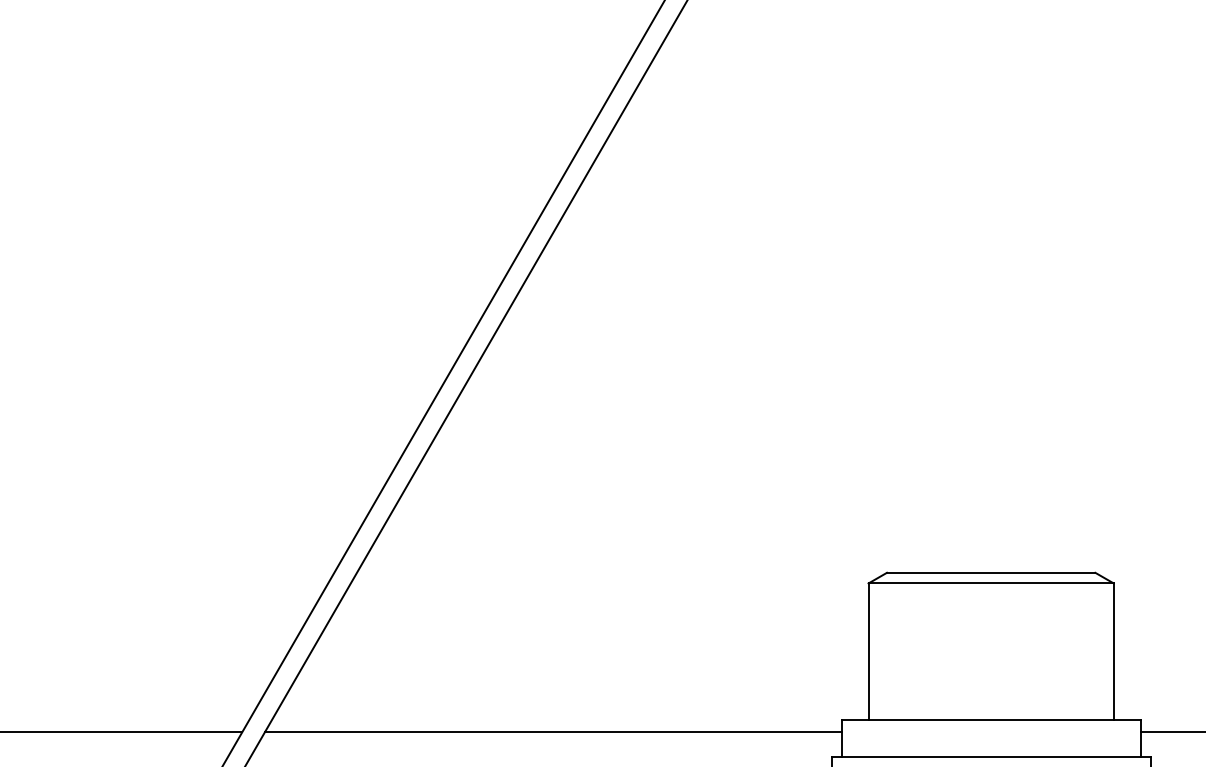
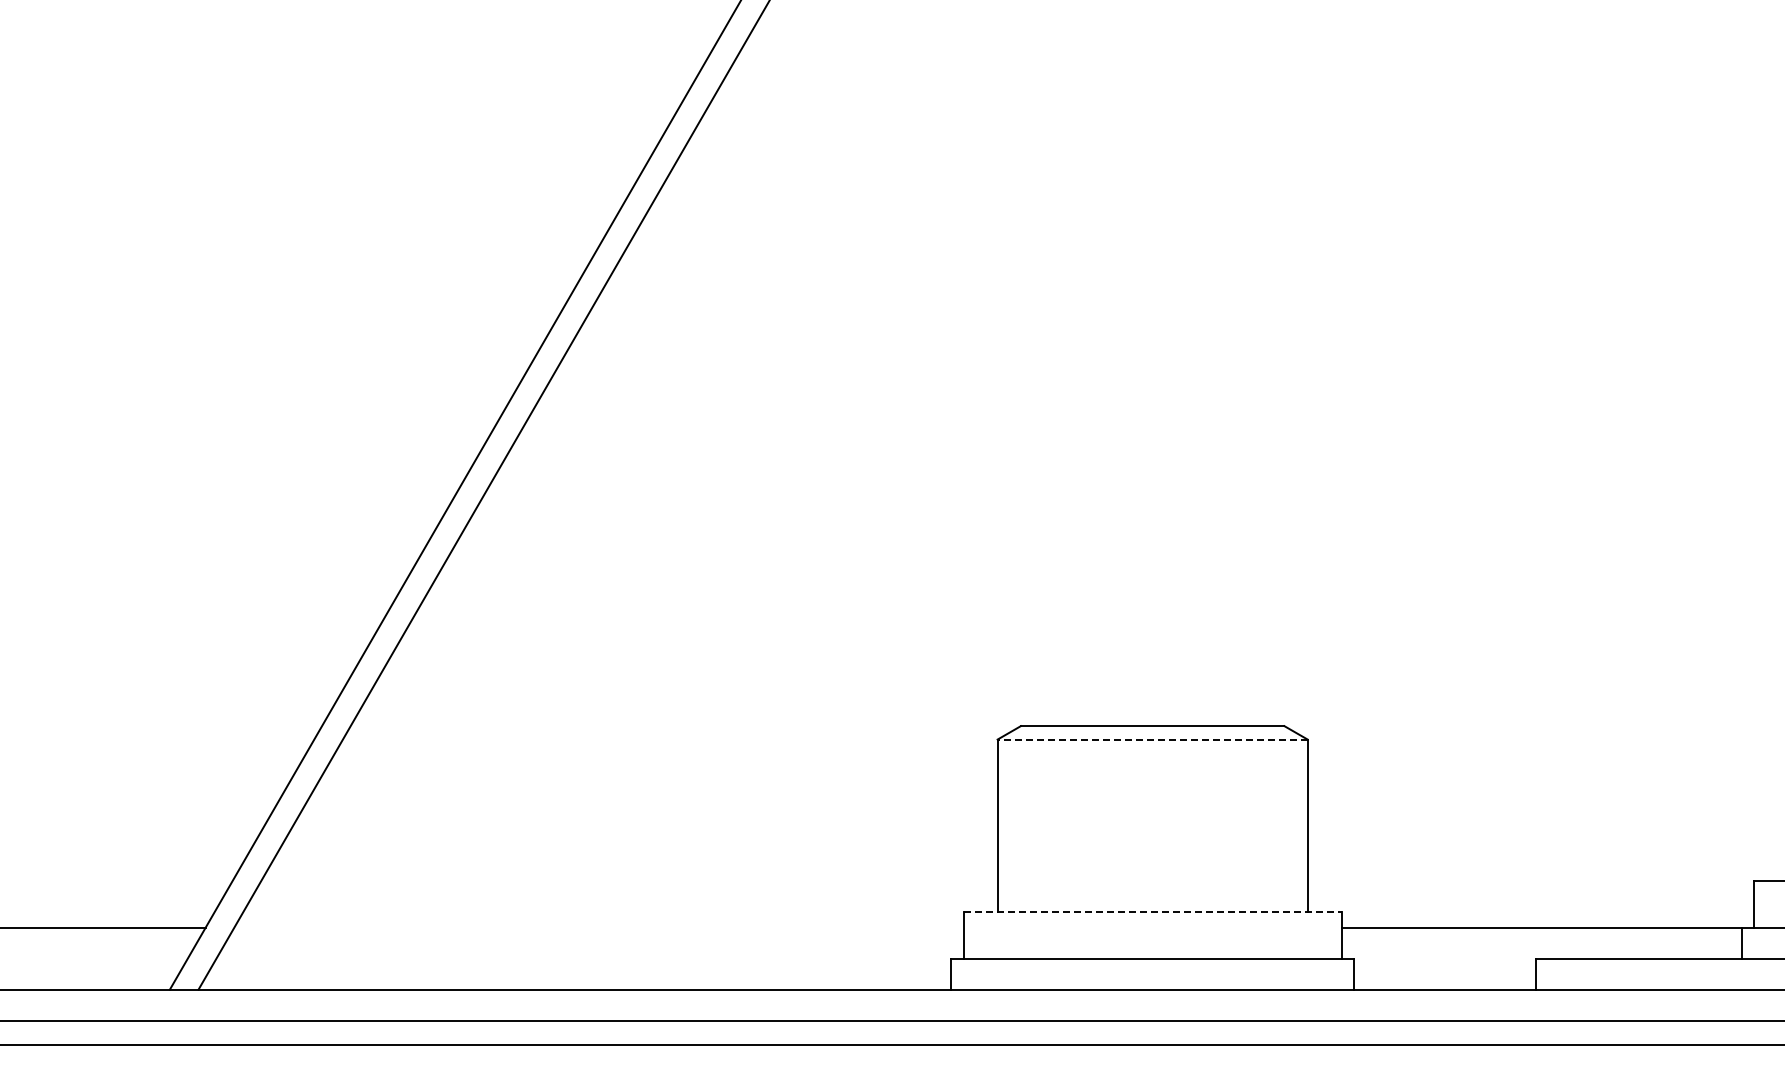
line: (991, 583) -> (1152, 739), solid -> dashed
line: (991, 720) -> (1153, 912), solid -> dashed
line: (552, 732) -> (598, 927), removed

